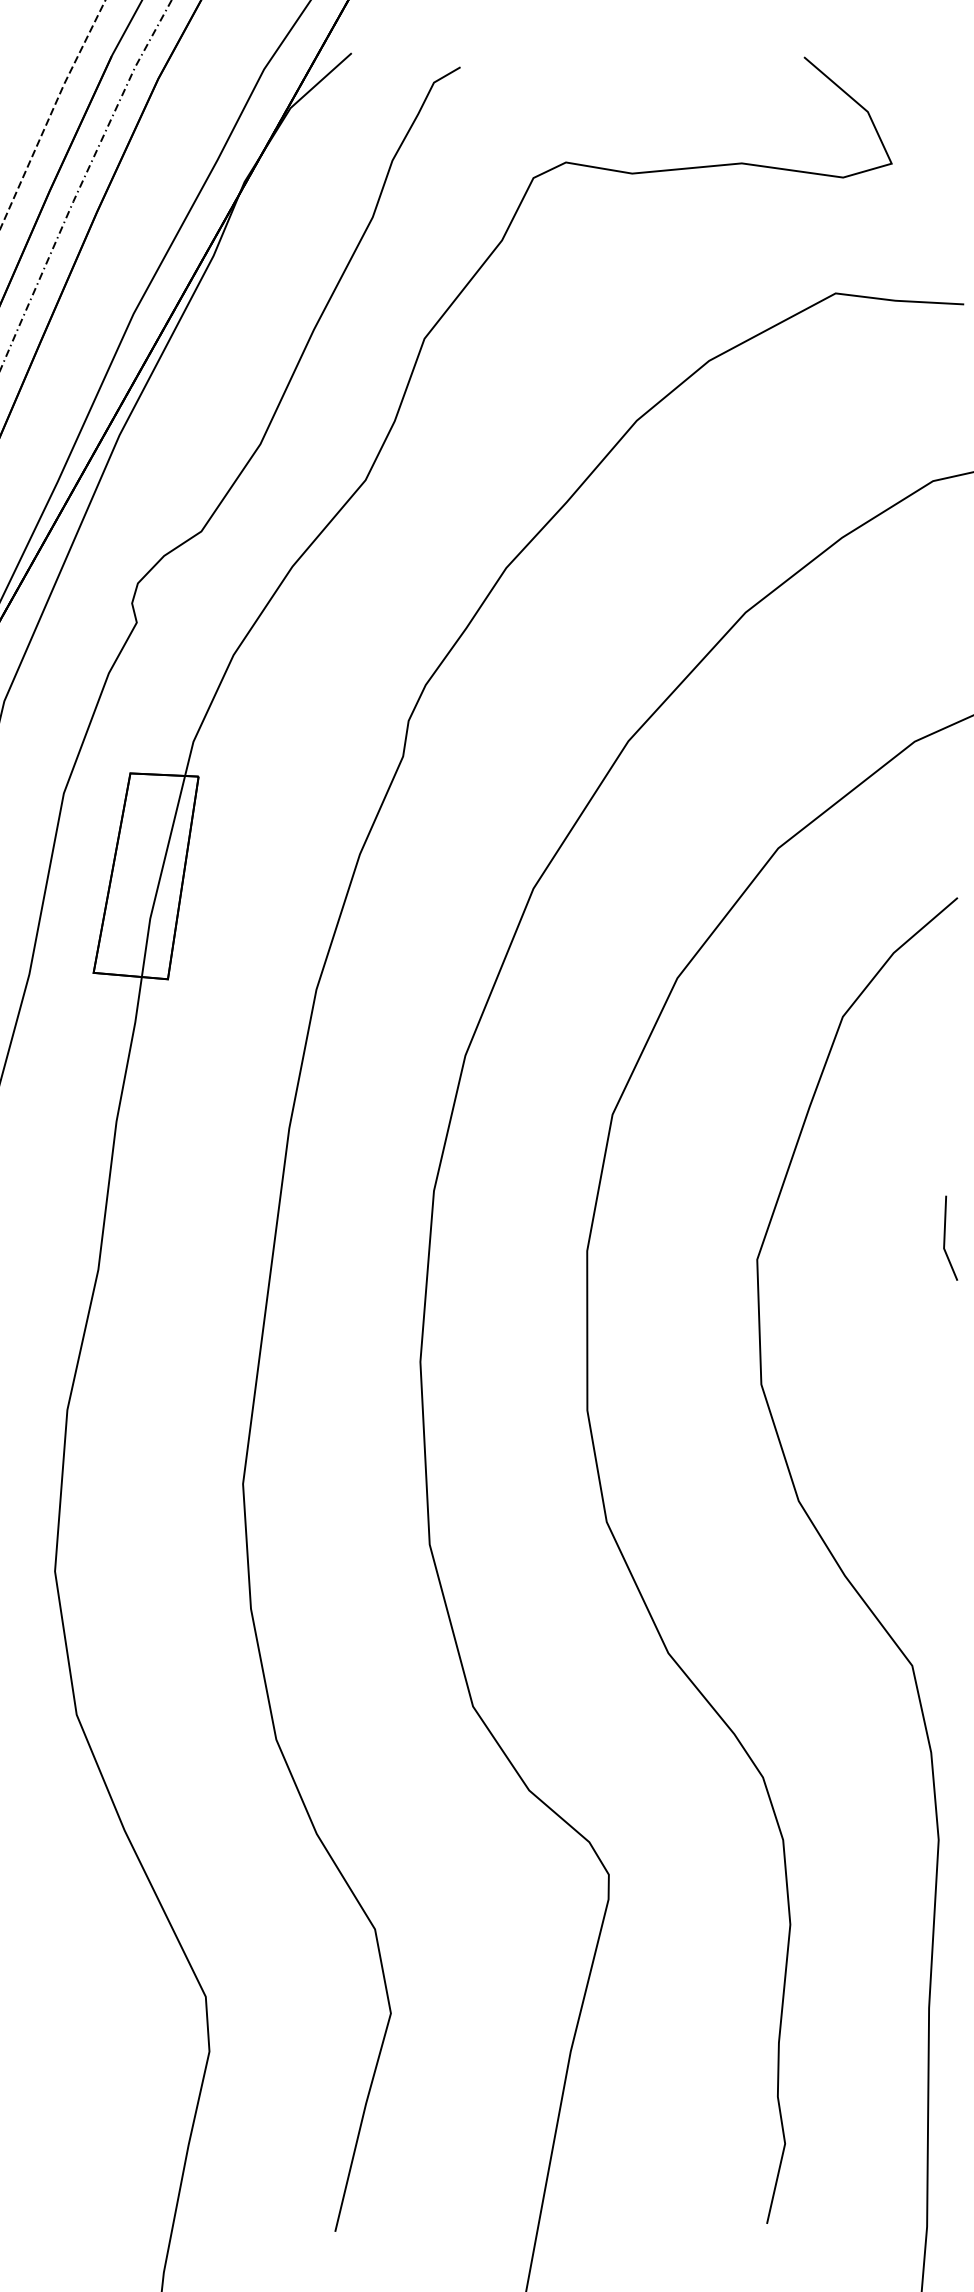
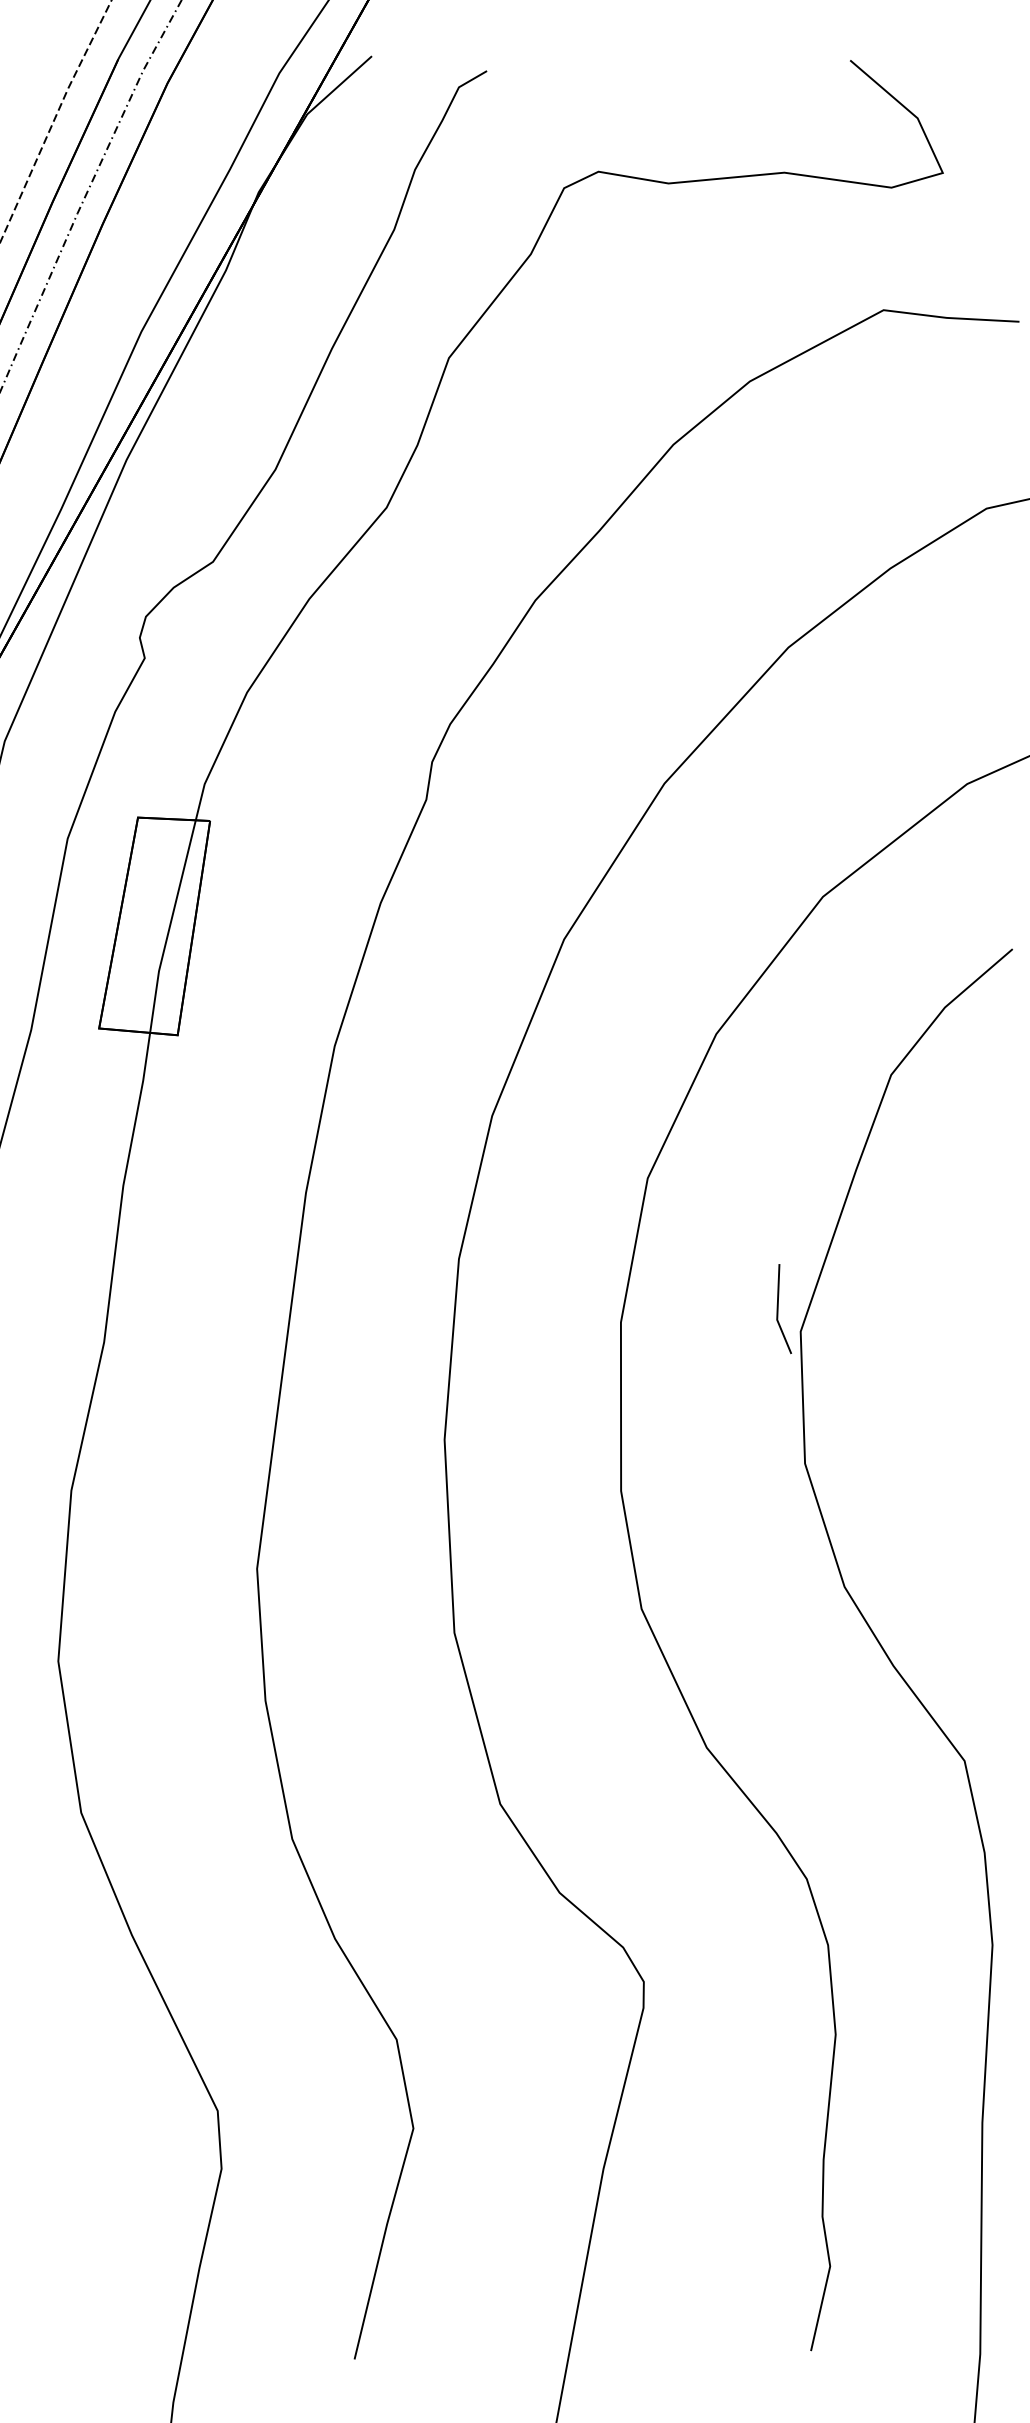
line: (945, 1237) -> (778, 1308), moved

